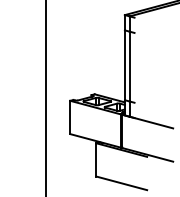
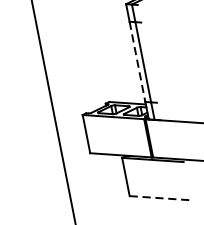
line: (124, 65) -> (137, 62), solid -> dashed
line: (122, 183) -> (161, 198), solid -> dashed

